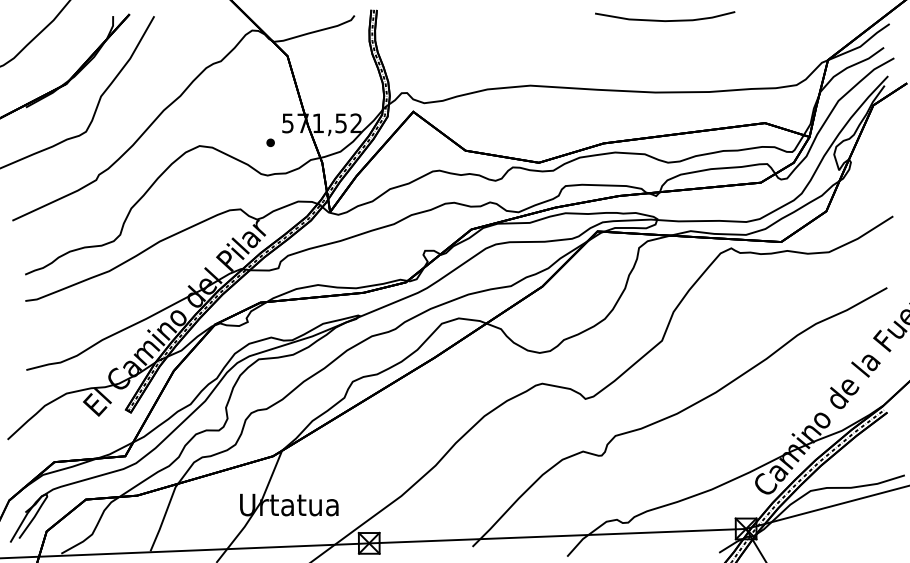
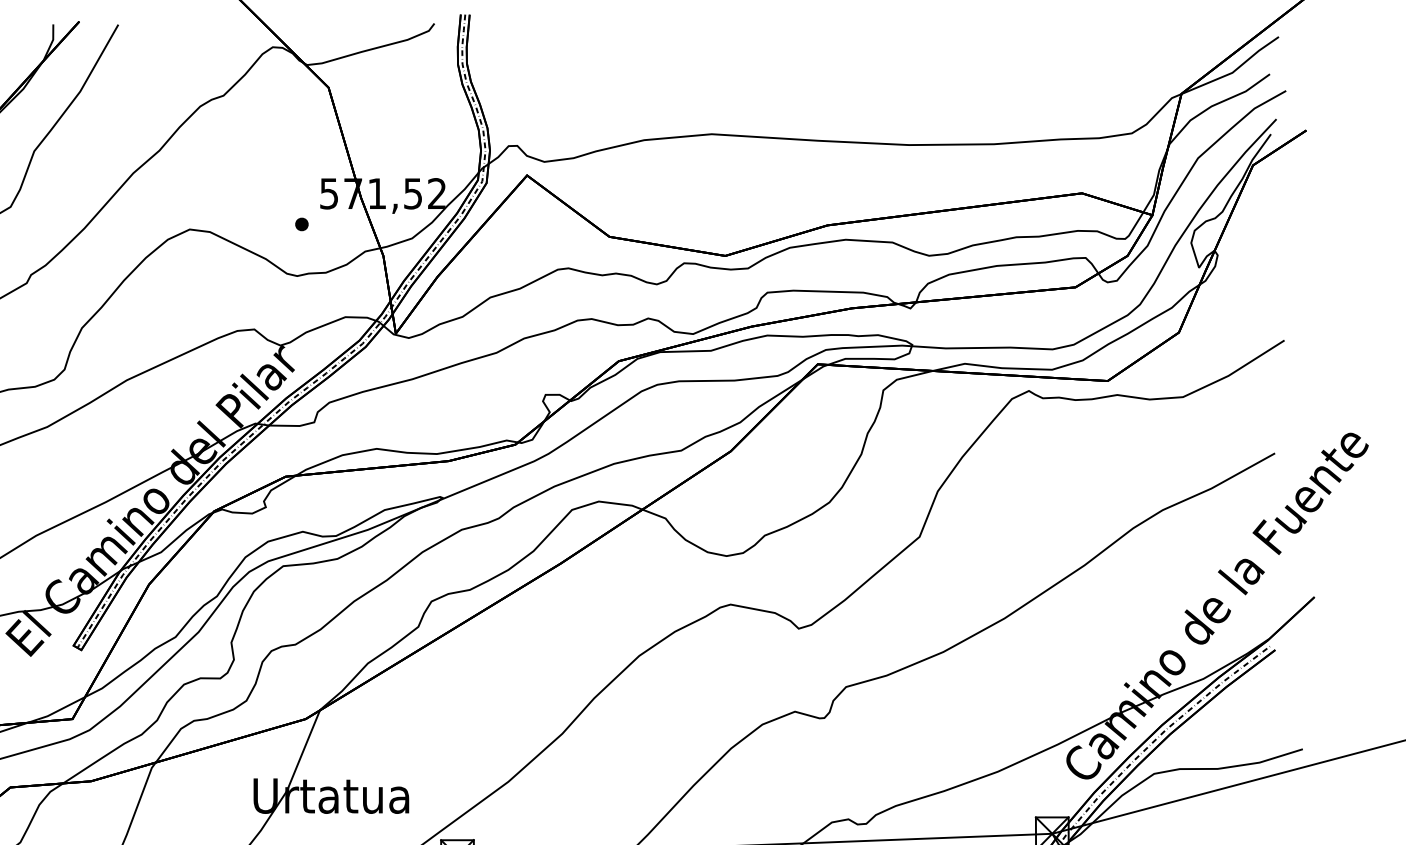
curve: (665, 20) -> (925, 31), removed

